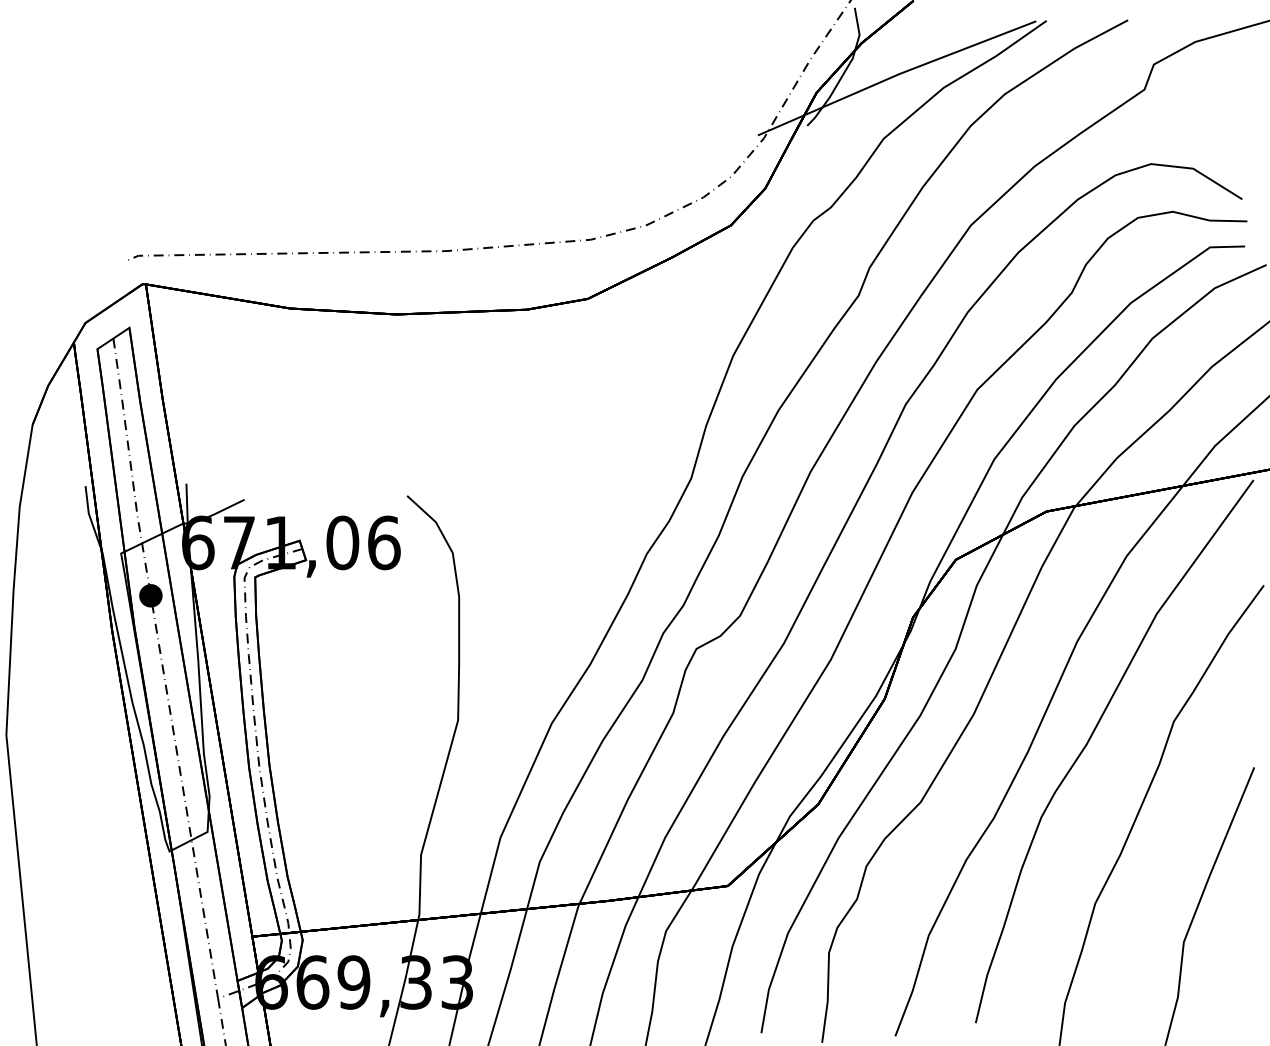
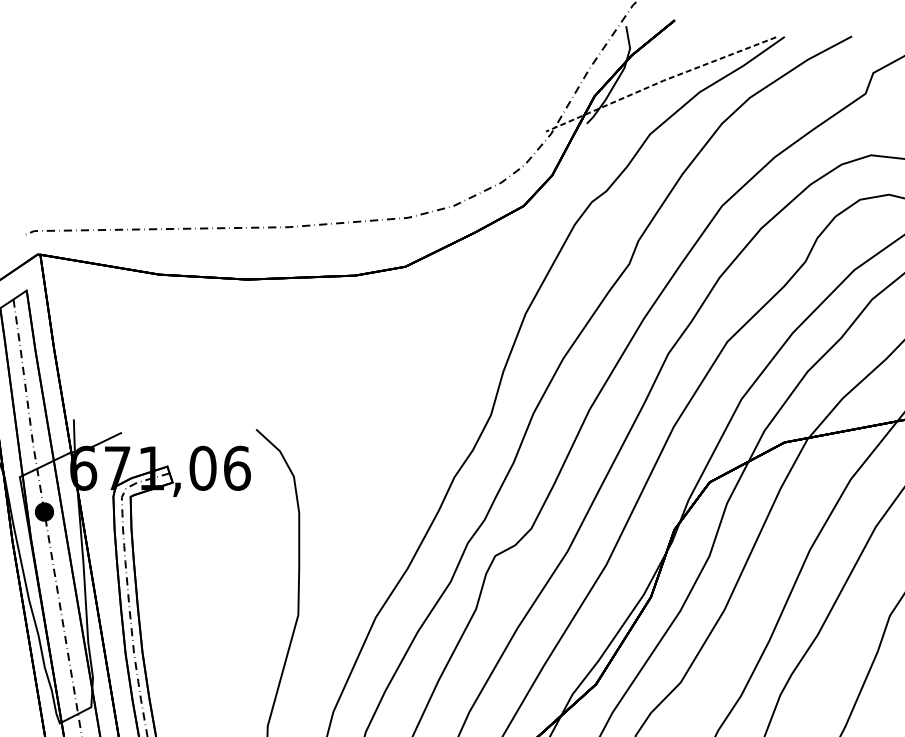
line: (896, 75) -> (660, 82), solid -> dashed

